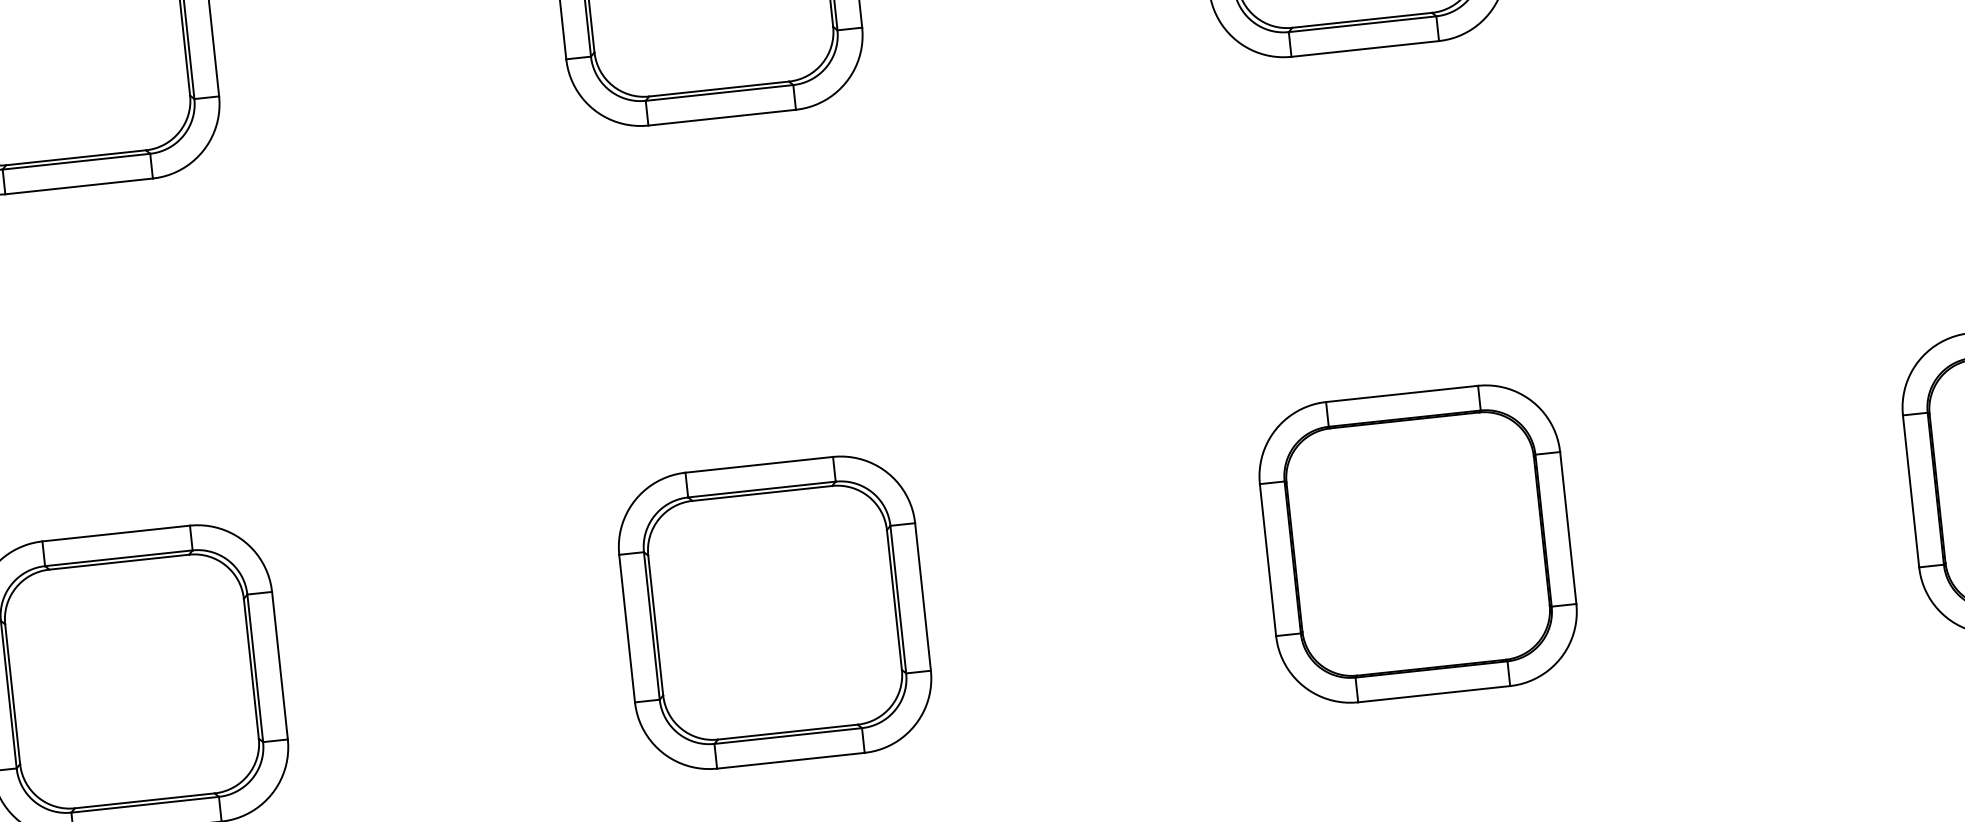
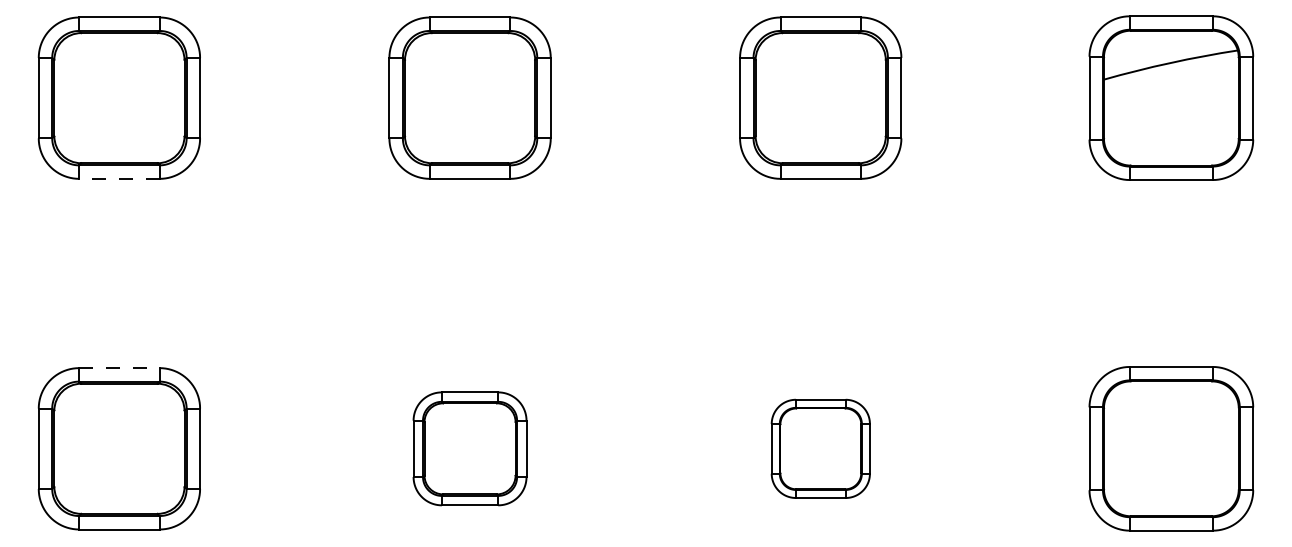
line: (77, 185) -> (118, 178), solid -> dashed
line: (116, 534) -> (119, 368), solid -> dashed
part: (1417, 543) -> (820, 448), size x0.6
part: (773, 612) -> (469, 448), size x0.7

